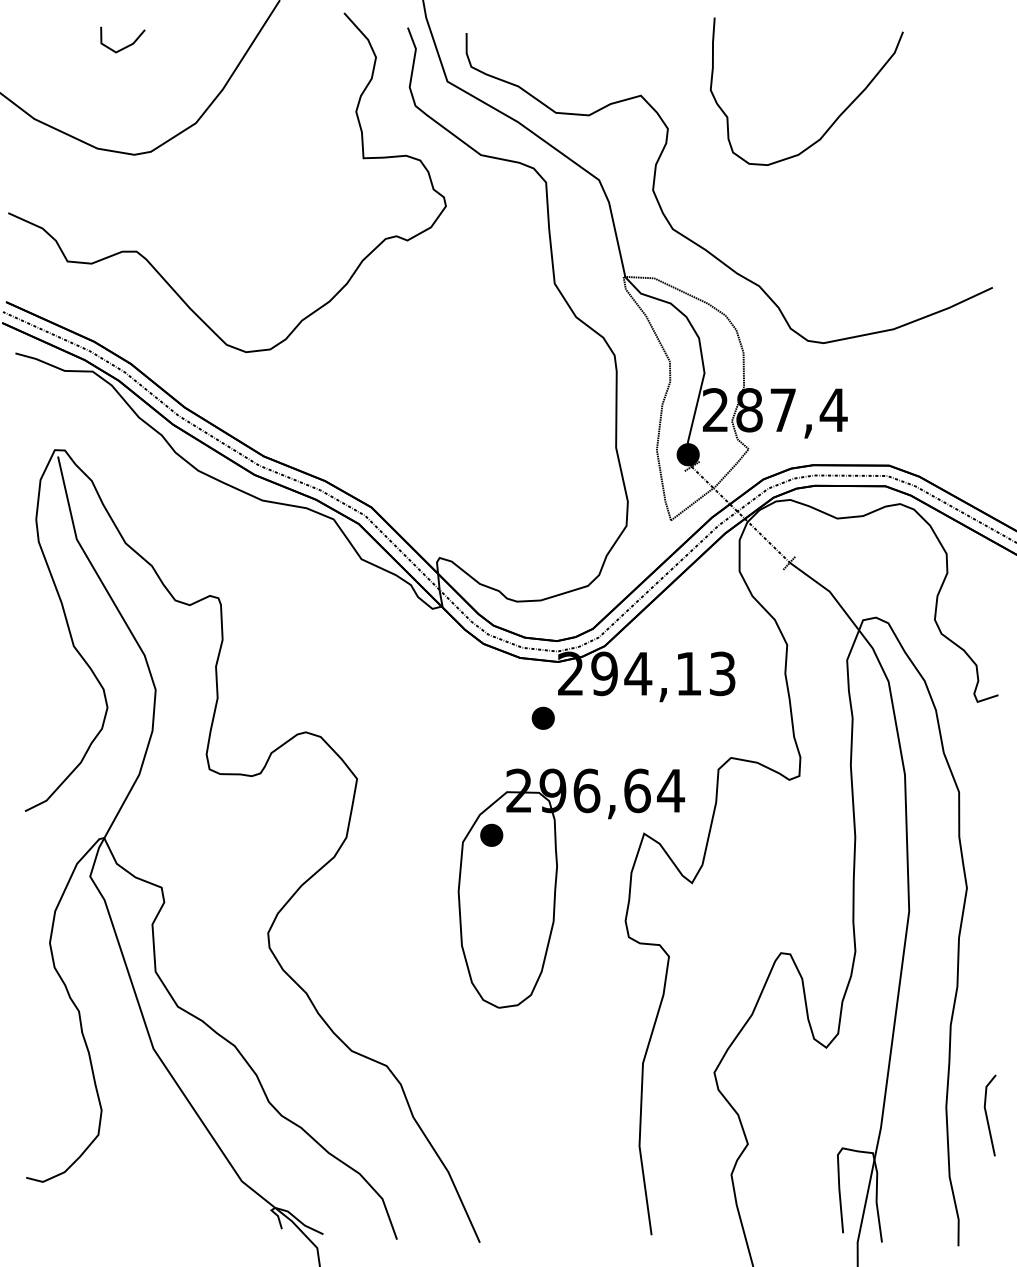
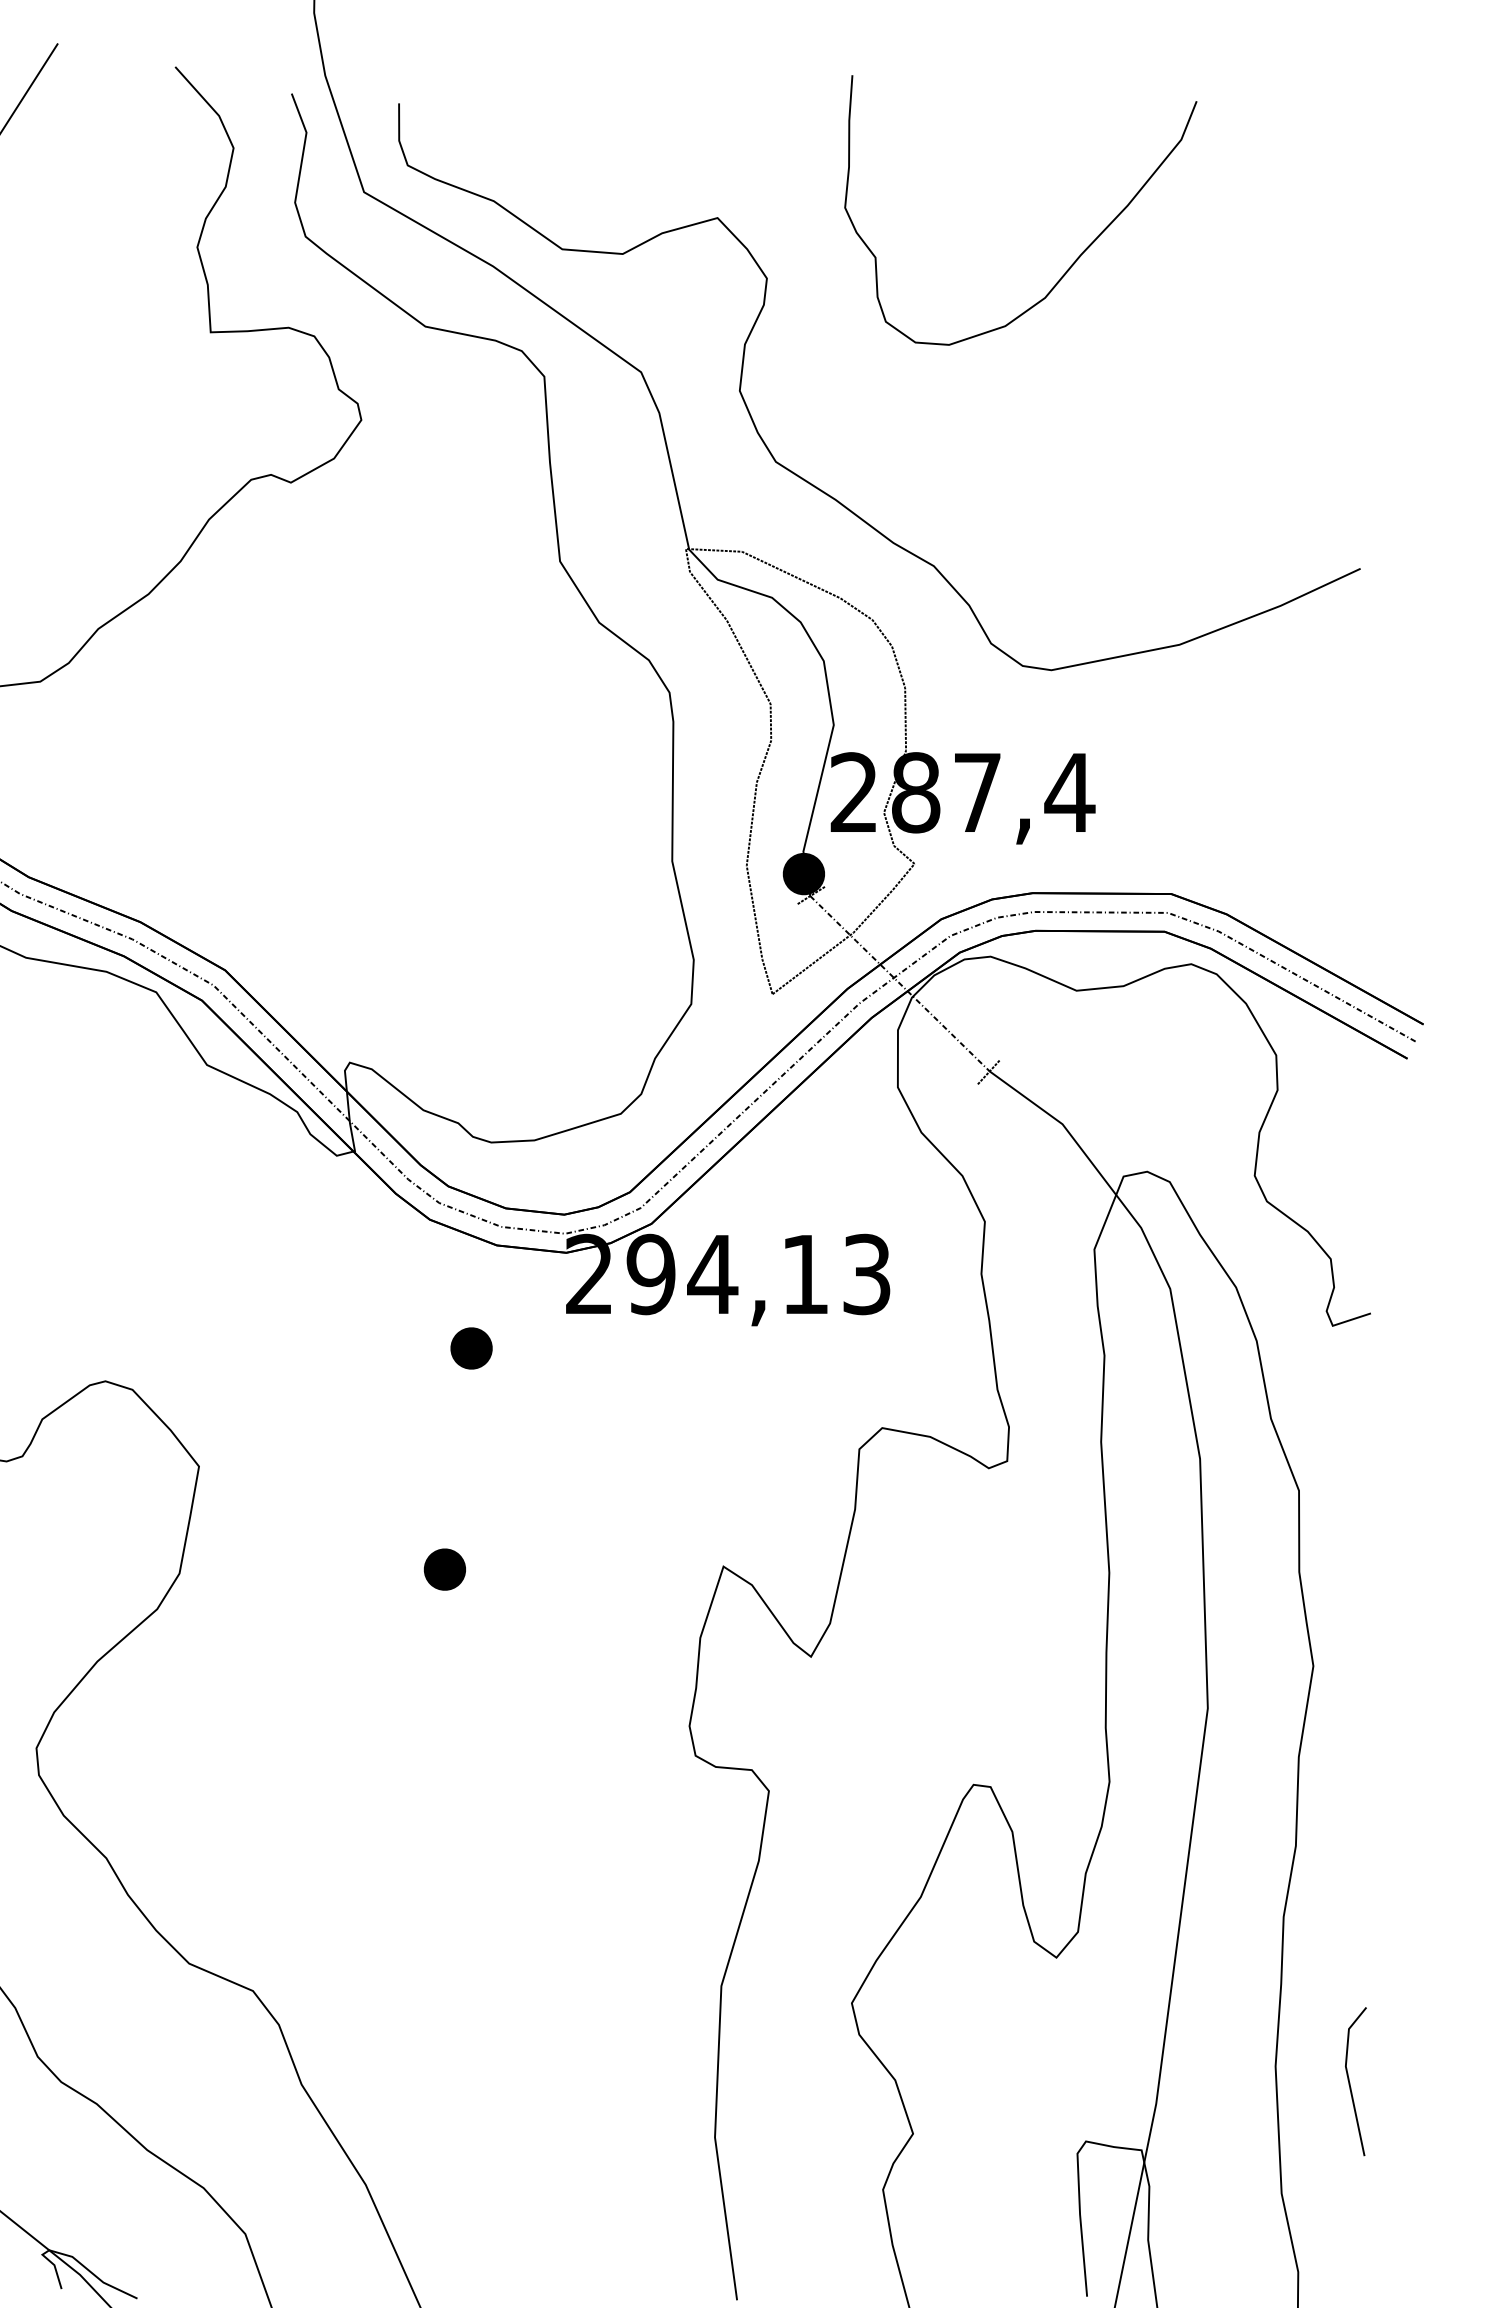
part: (542, 717) -> (470, 1346), moved
part: (556, 888) -> (563, 1666), removed

